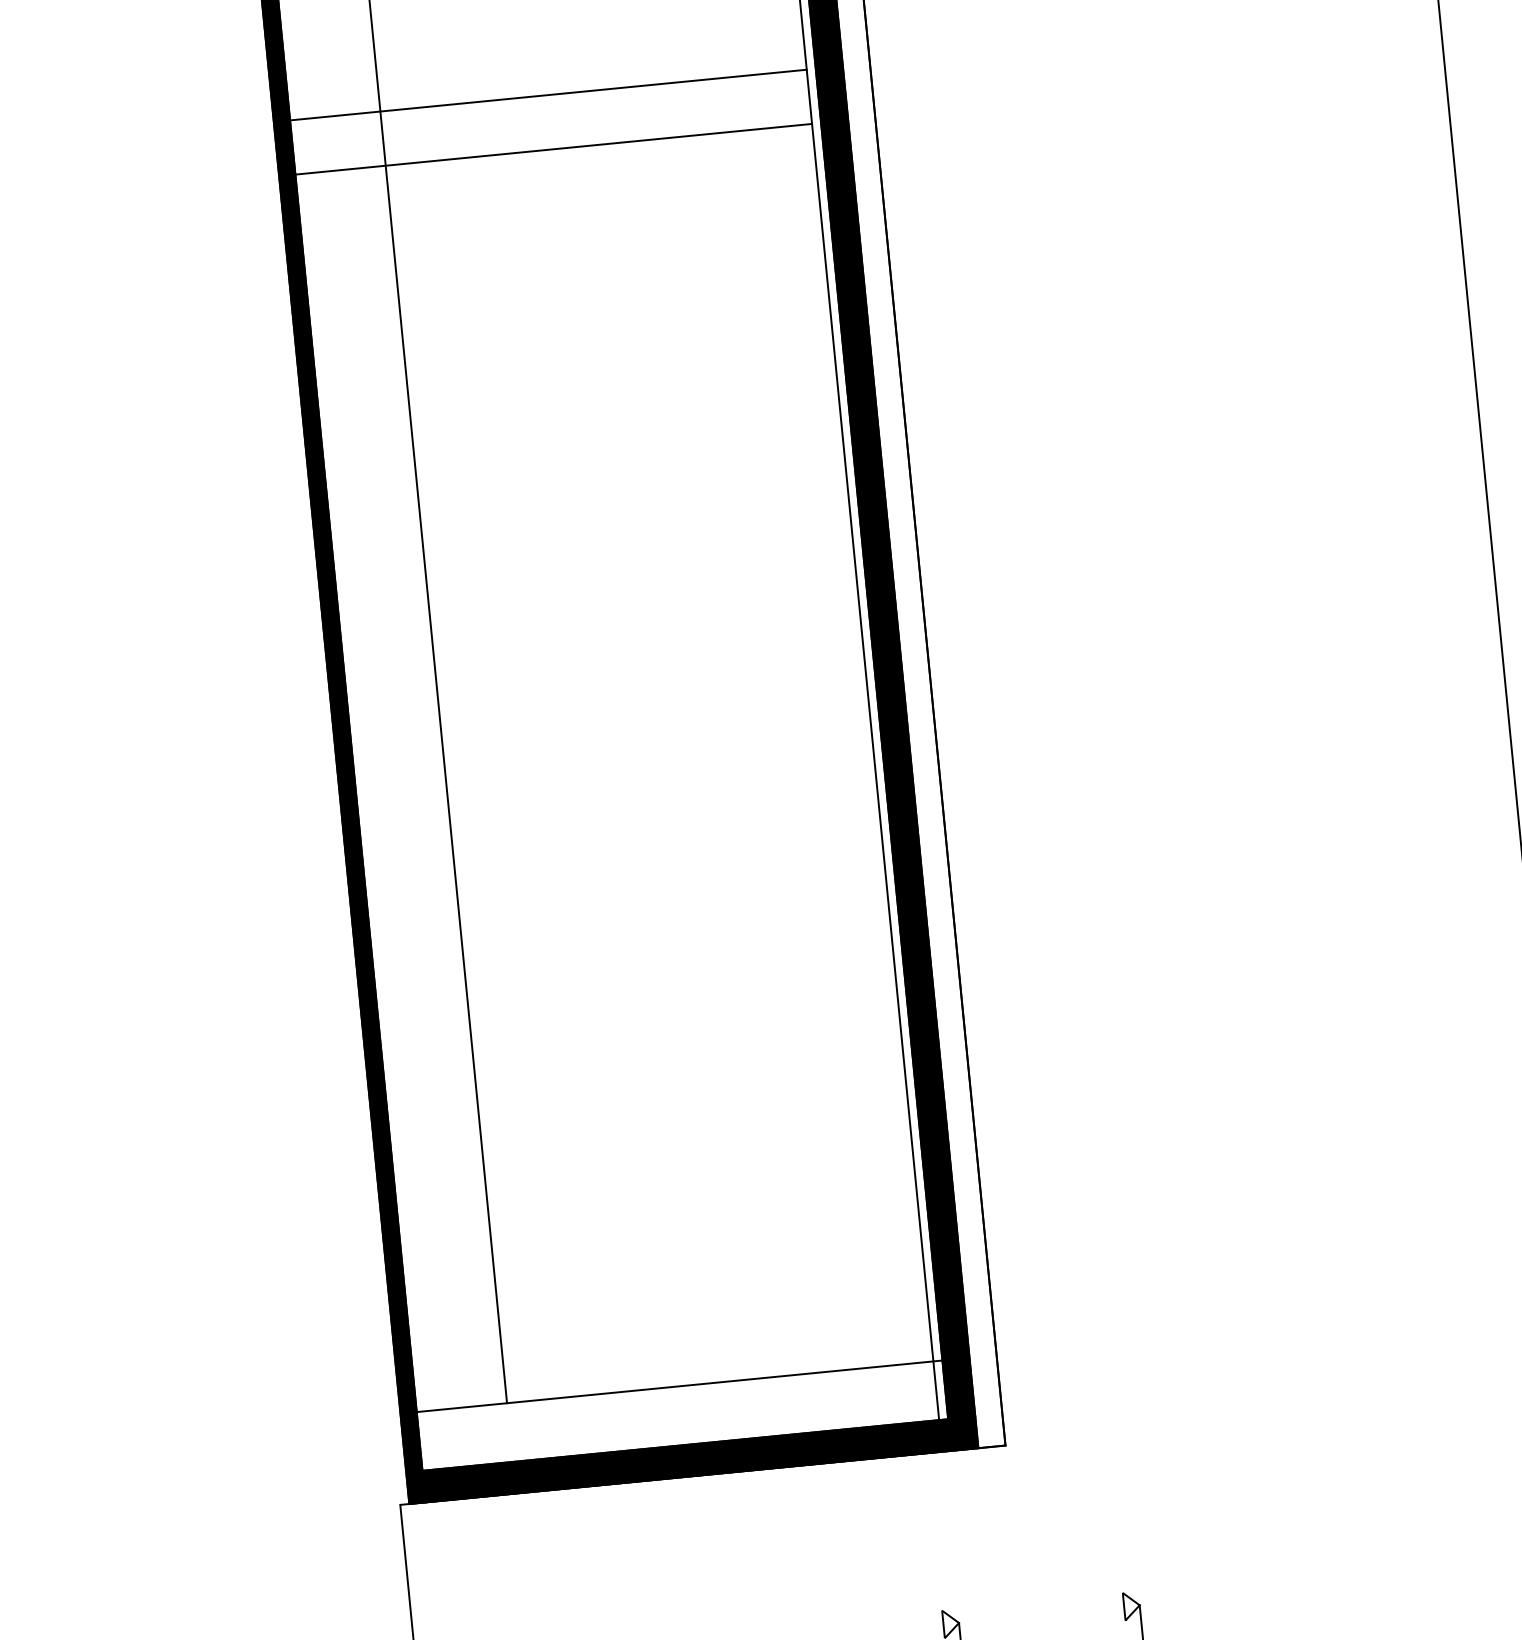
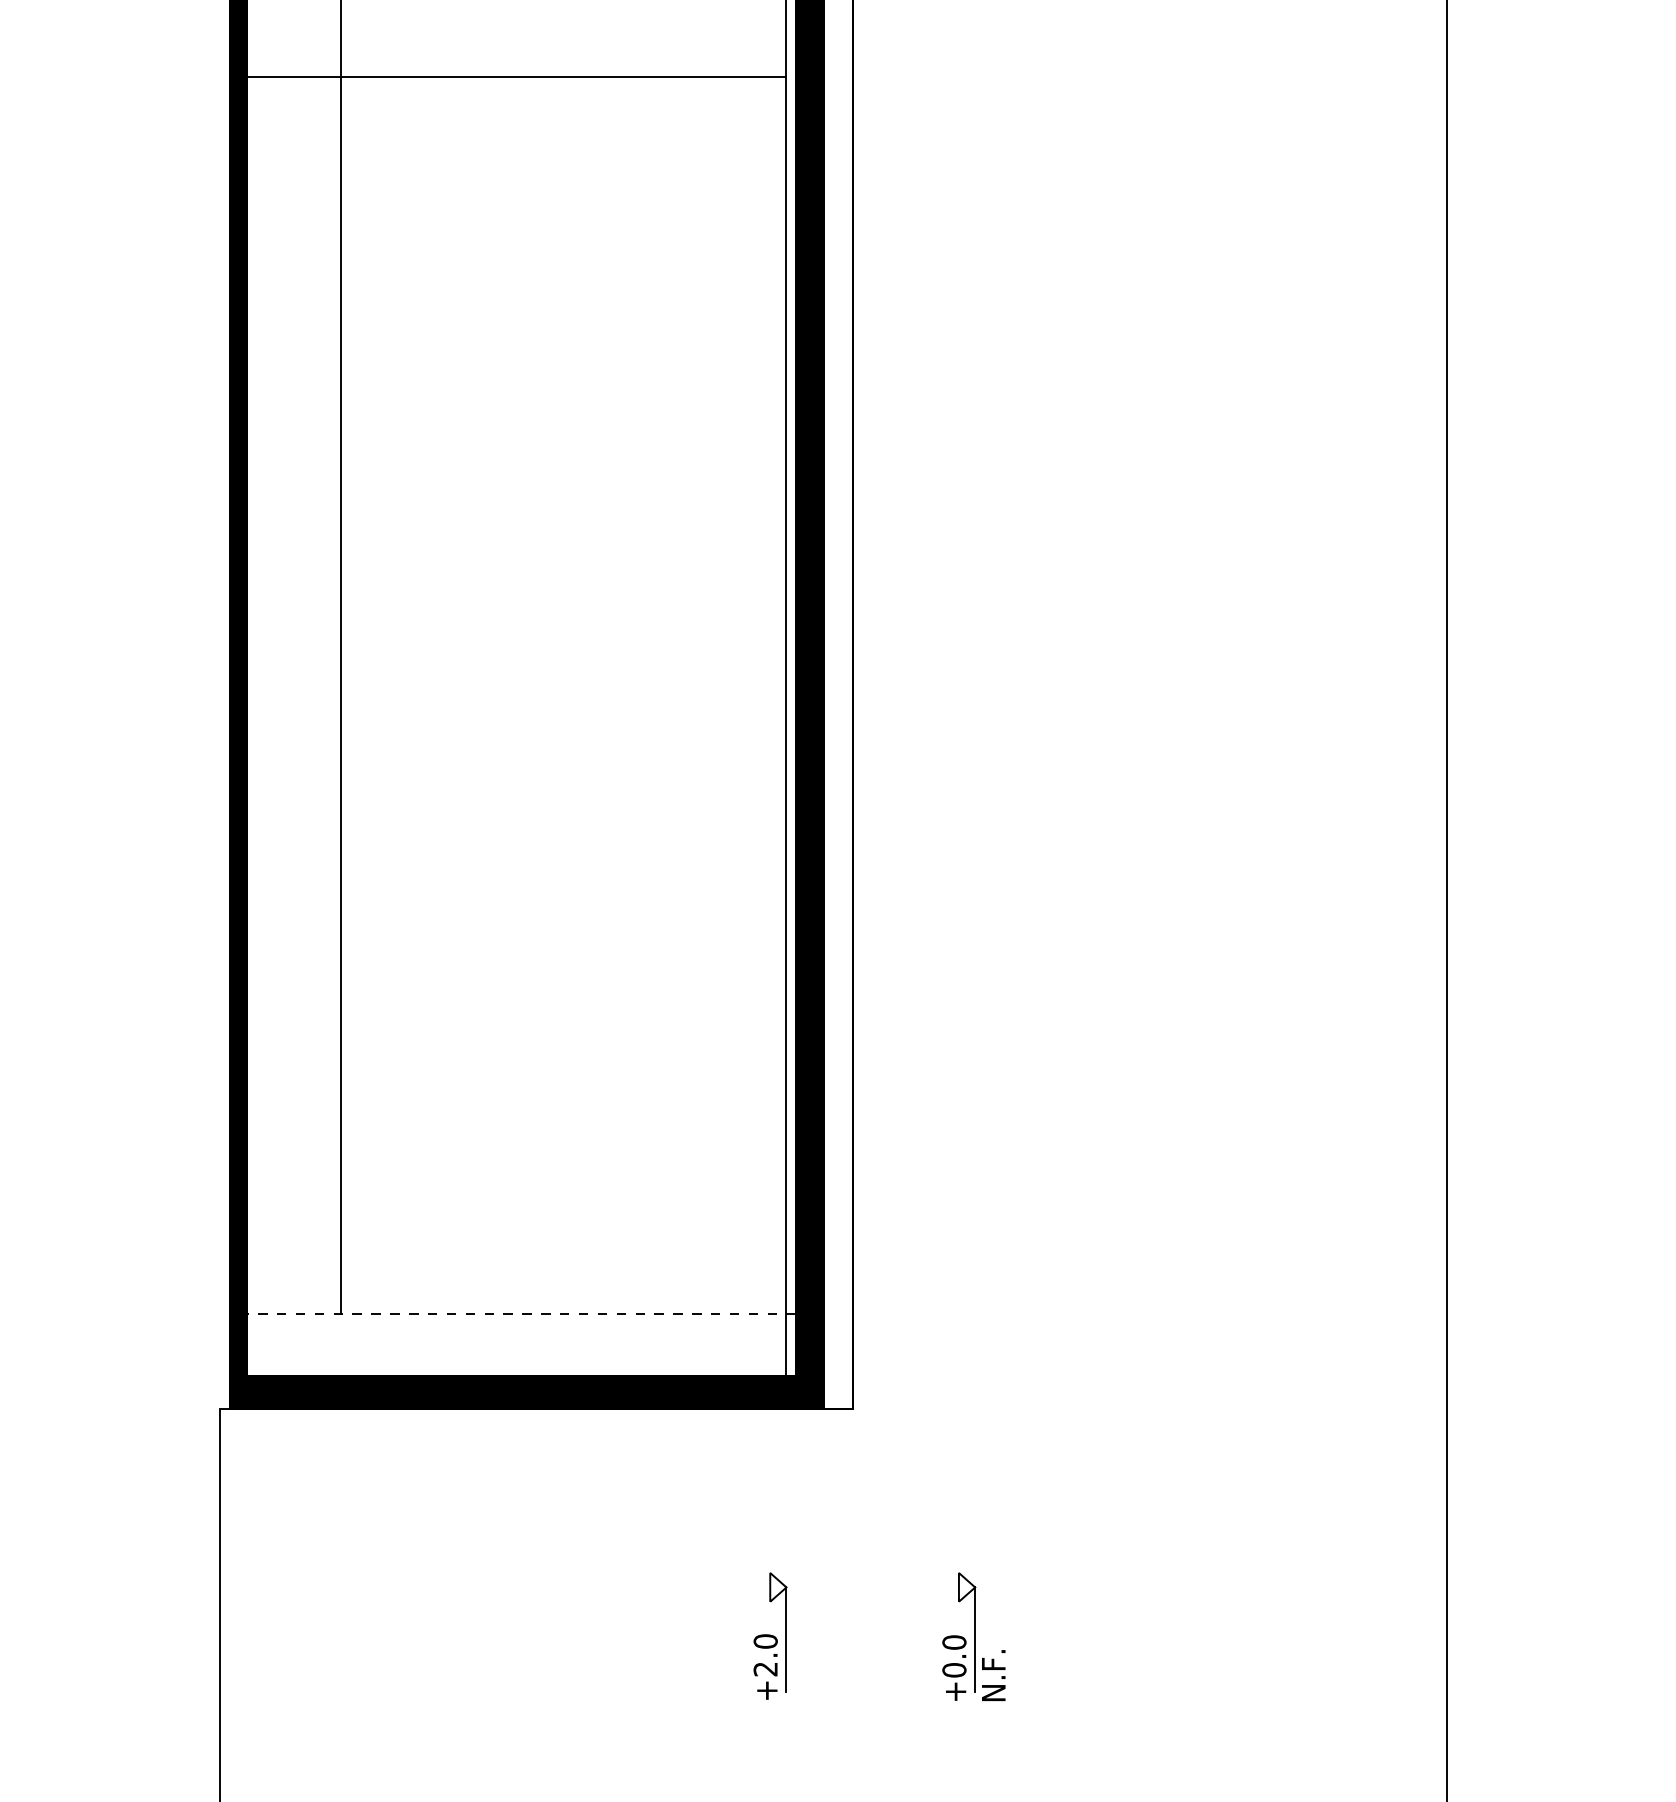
line: (553, 149) -> (516, 76), moved
line: (679, 1386) -> (521, 1314), solid -> dashed

